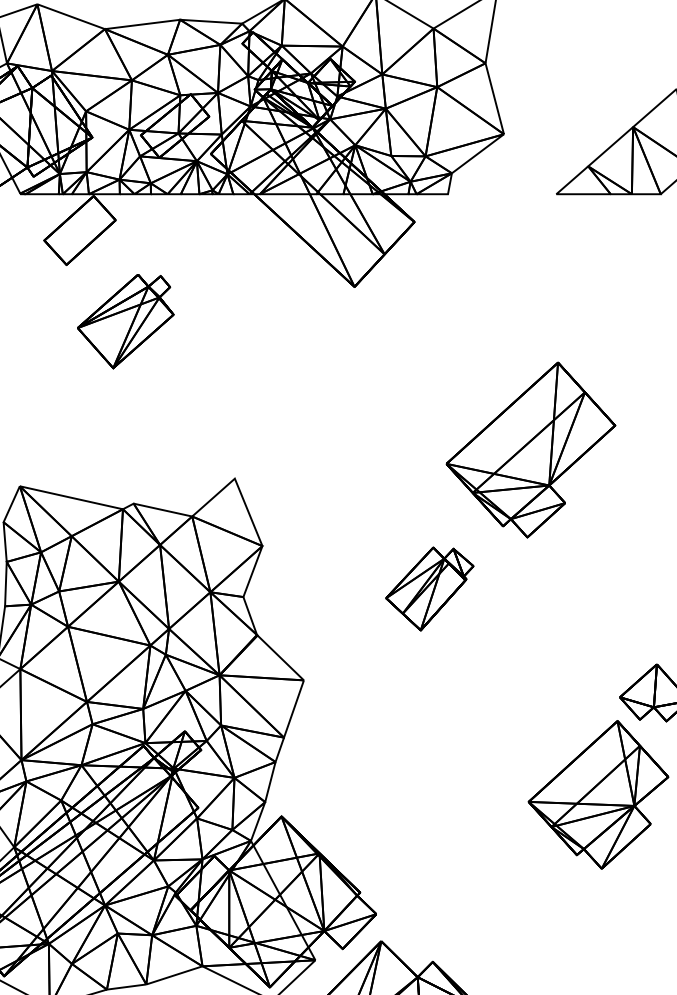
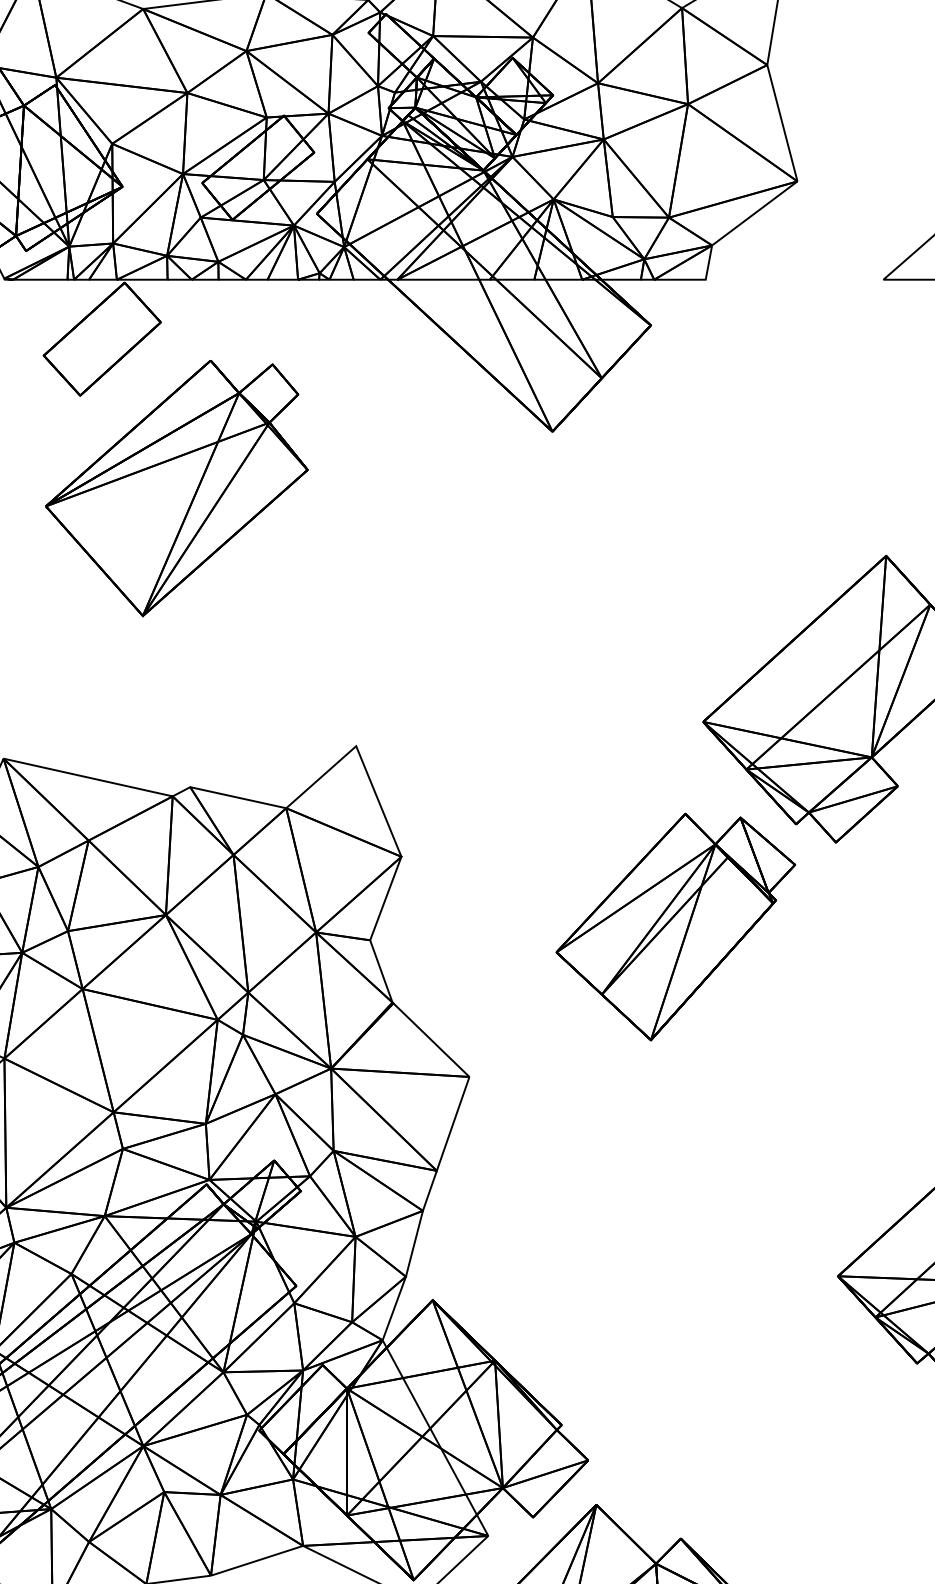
part: (125, 321) -> (176, 488), size x1.67
part: (429, 588) -> (675, 926), size x1.67

